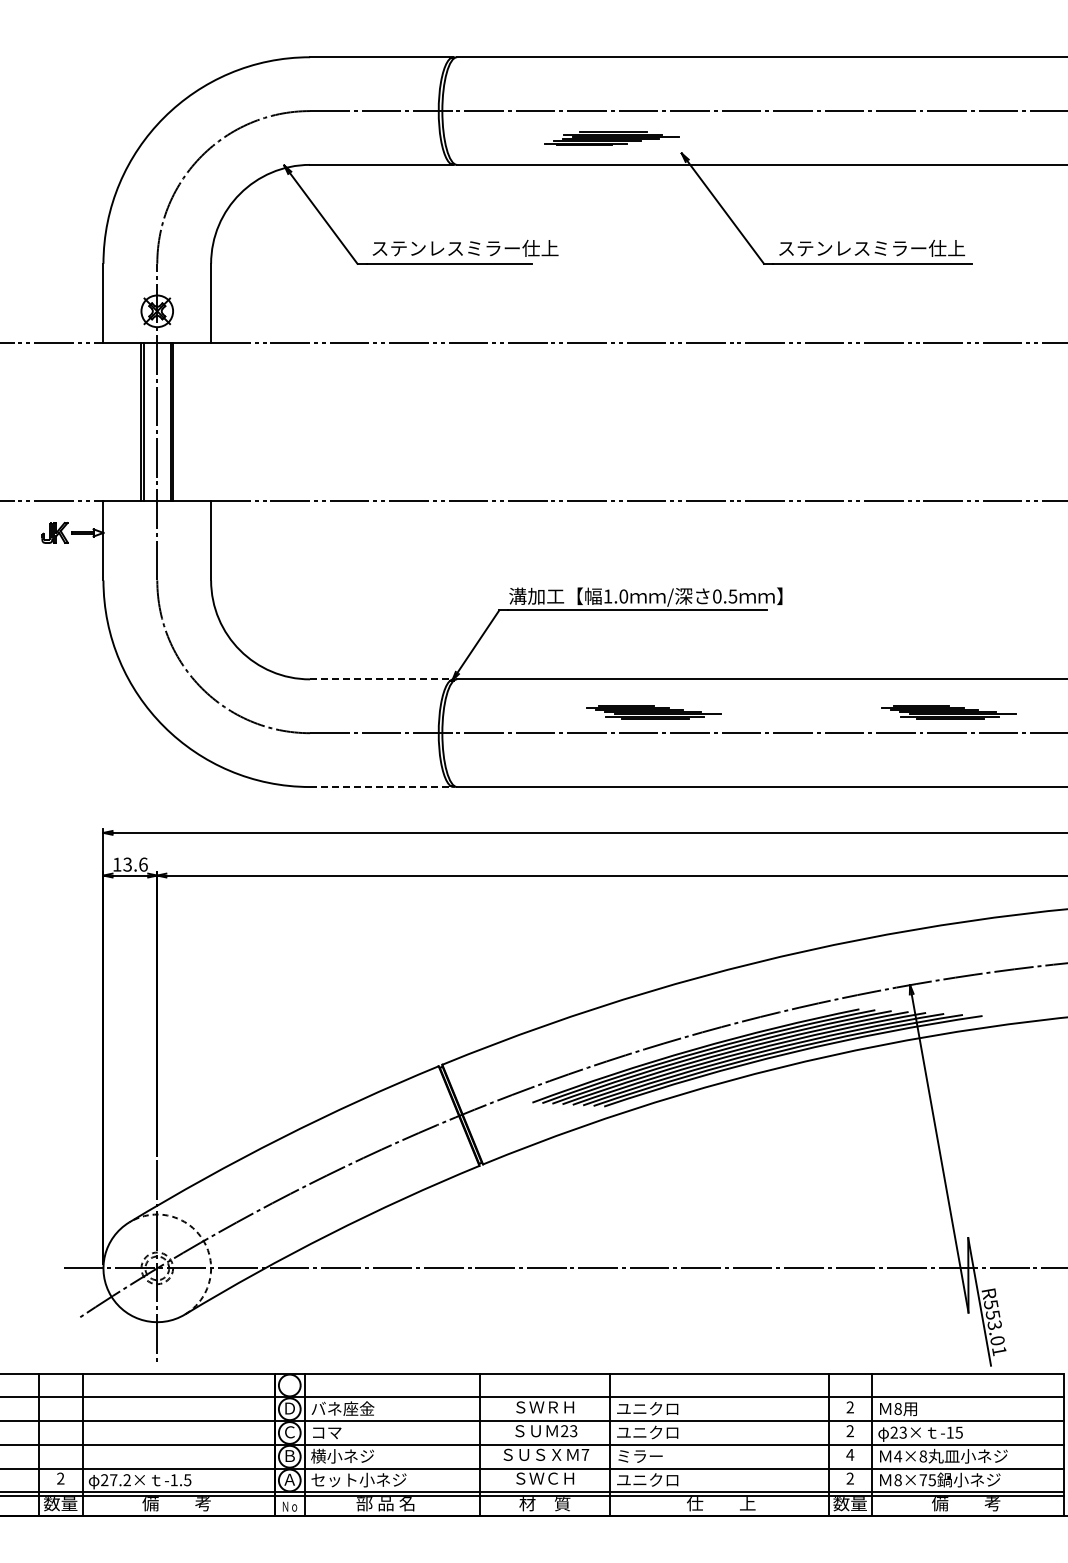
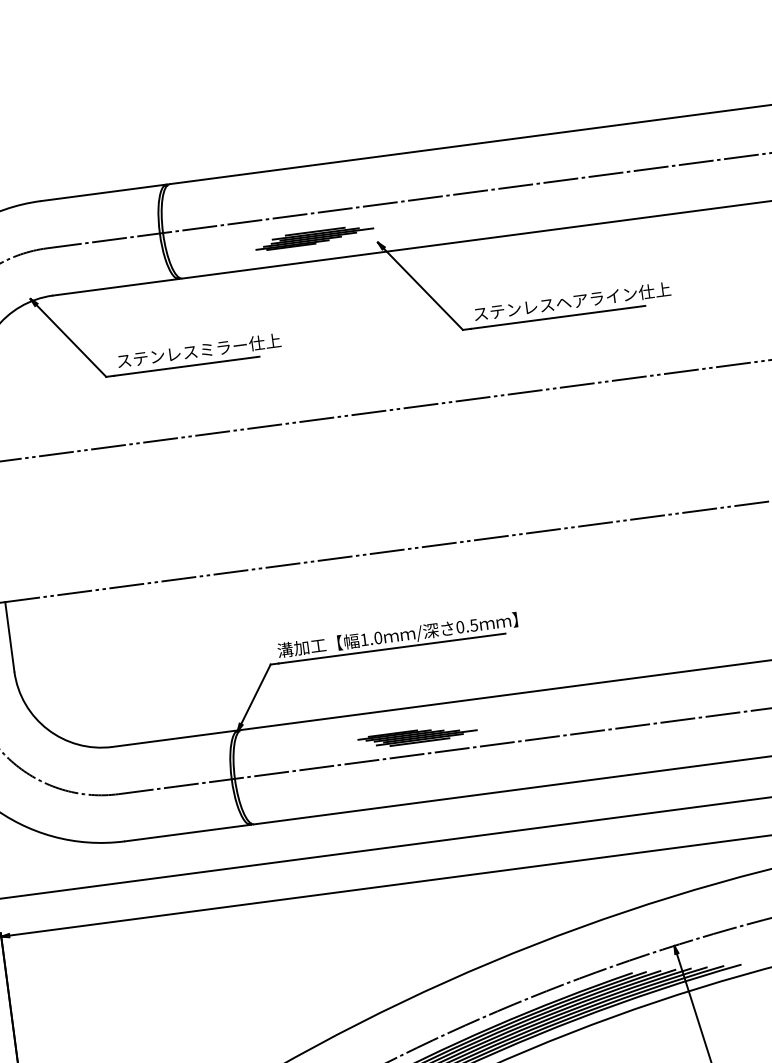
text: (937, 248) -> (613, 296), ステンレスミラー仕上 -> ステンレスヘアライン仕上
line: (381, 679) -> (175, 738), dashed -> solid
part: (948, 712) -> (676, 702), removed
line: (381, 787) -> (187, 833), dashed -> solid

